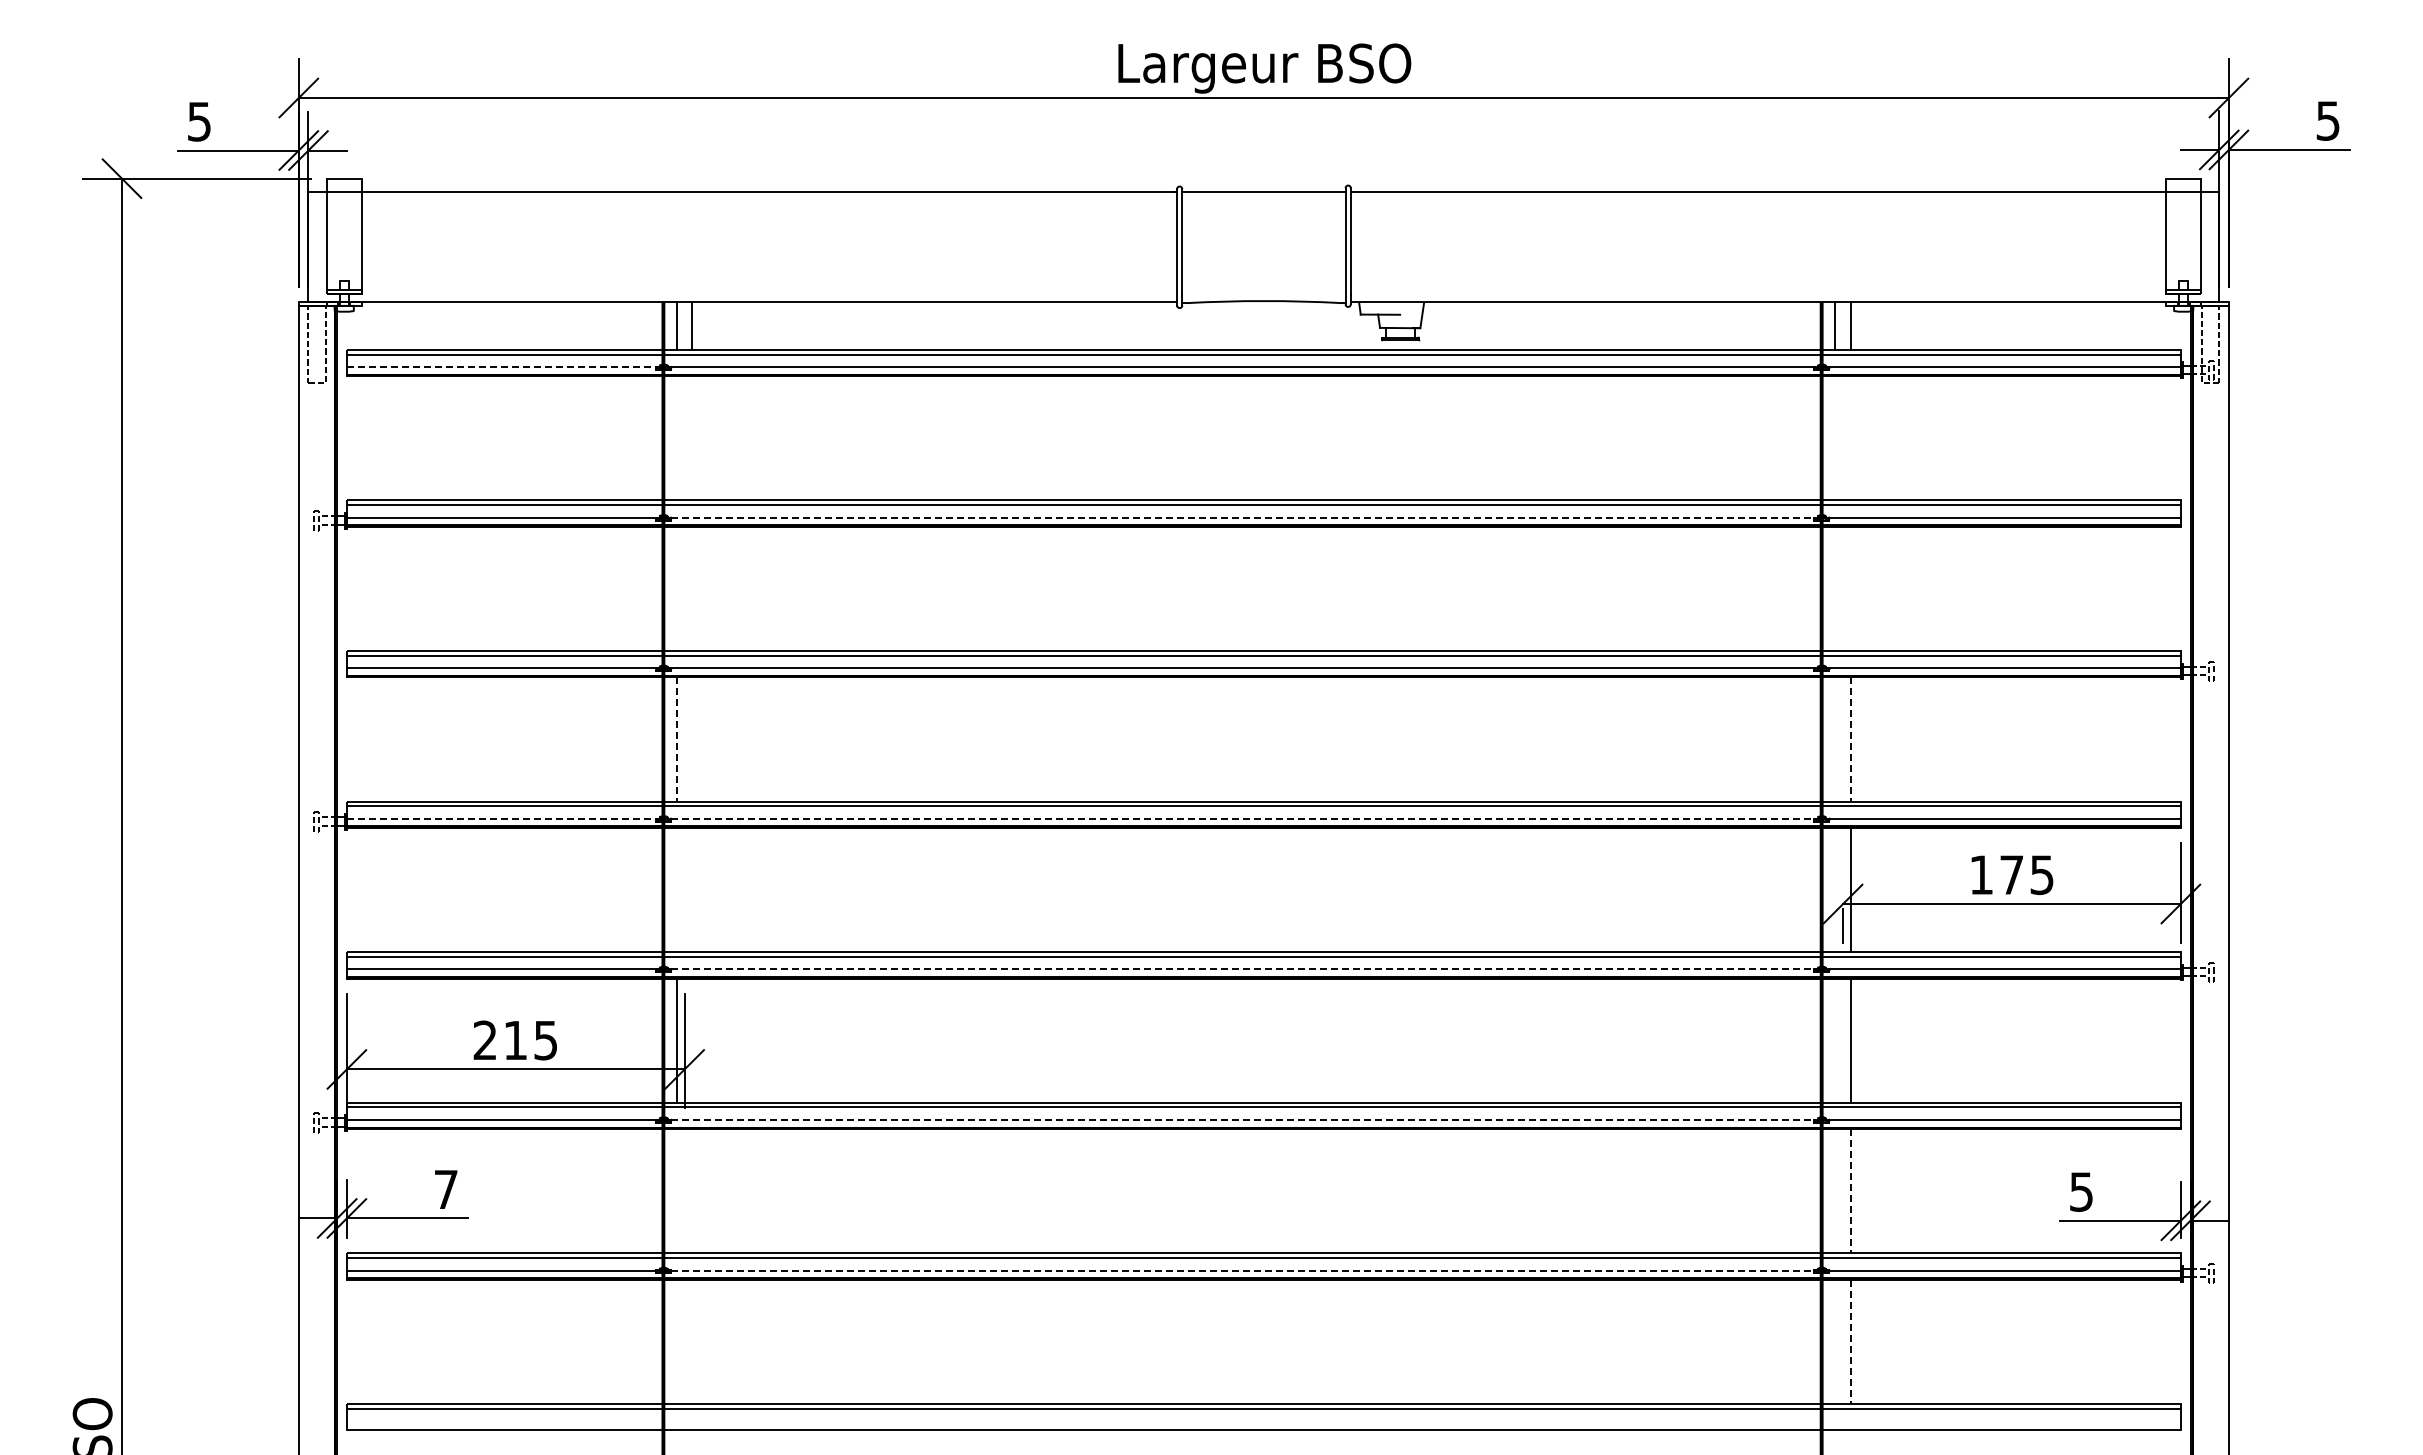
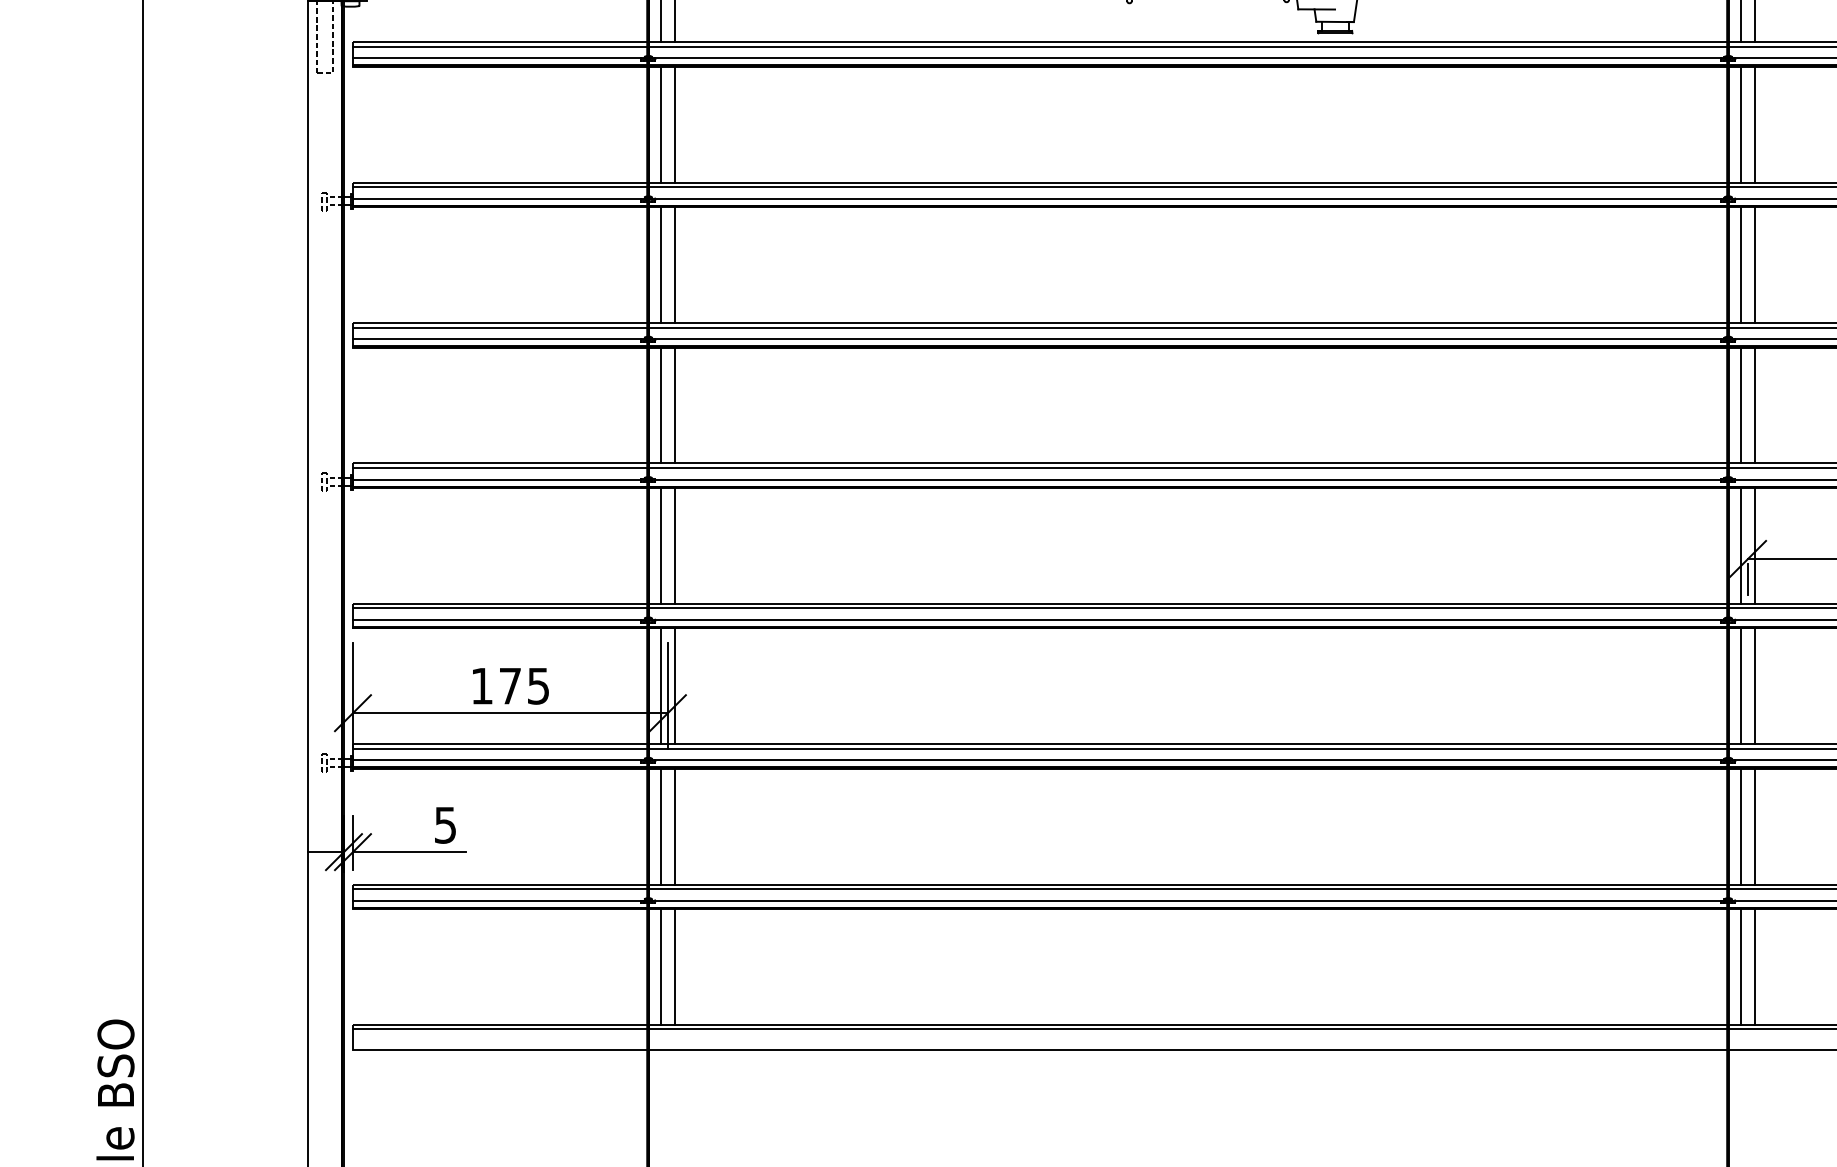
line: (501, 367) -> (497, 58), dashed -> solid
line: (676, 438) -> (660, 124), added
line: (692, 438) -> (675, 124), added
line: (1835, 438) -> (1740, 124), added
line: (1850, 438) -> (1754, 124), added
line: (1242, 517) -> (1188, 198), dashed -> solid
line: (676, 588) -> (660, 264), added
line: (692, 588) -> (675, 264), added
line: (1835, 588) -> (1740, 264), added
line: (1850, 588) -> (1754, 264), added
line: (676, 739) -> (660, 405), dashed -> solid
line: (692, 739) -> (675, 405), added
line: (1835, 739) -> (1740, 405), added
line: (1850, 739) -> (1754, 405), dashed -> solid
line: (501, 818) -> (497, 479), dashed -> solid
line: (1242, 818) -> (1188, 479), dashed -> solid
line: (676, 889) -> (660, 545), added
line: (692, 889) -> (675, 545), added
line: (1835, 889) -> (1740, 545), added
line: (1242, 969) -> (1188, 619), dashed -> solid
text: (499, 1039) -> (495, 685), 215 -> 175
line: (692, 1040) -> (675, 686), added
line: (1835, 1040) -> (1740, 686), added
line: (1242, 1120) -> (1188, 760), dashed -> solid
text: (445, 1189) -> (444, 825), 7 -> 5
line: (676, 1191) -> (660, 826), added
line: (692, 1191) -> (675, 826), added
line: (1835, 1191) -> (1740, 826), added
line: (1850, 1191) -> (1754, 826), dashed -> solid
line: (1242, 1270) -> (1188, 900), dashed -> solid
line: (676, 1341) -> (660, 966), added
line: (692, 1341) -> (675, 966), added
line: (1835, 1341) -> (1740, 966), added
line: (1850, 1342) -> (1754, 967), dashed -> solid

